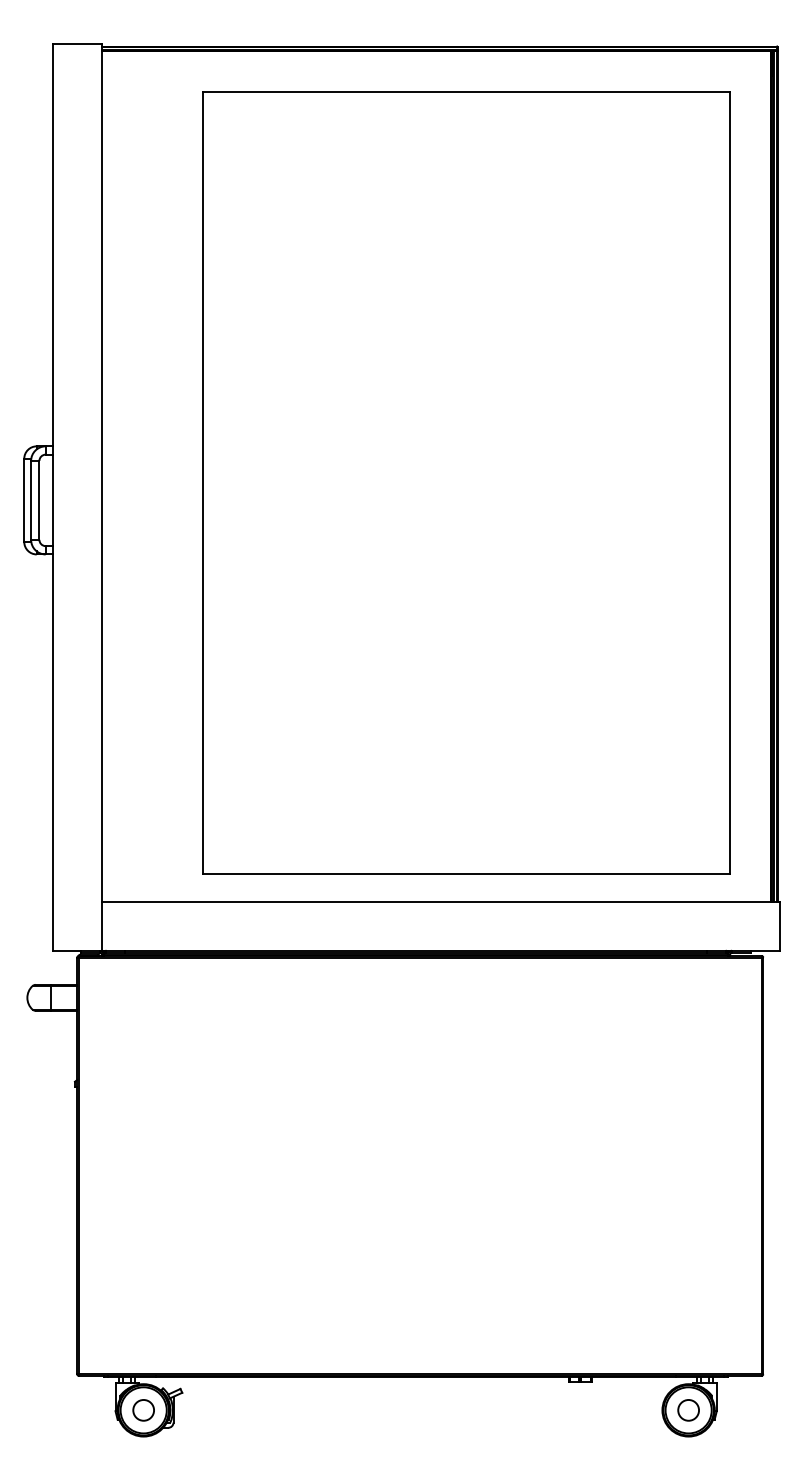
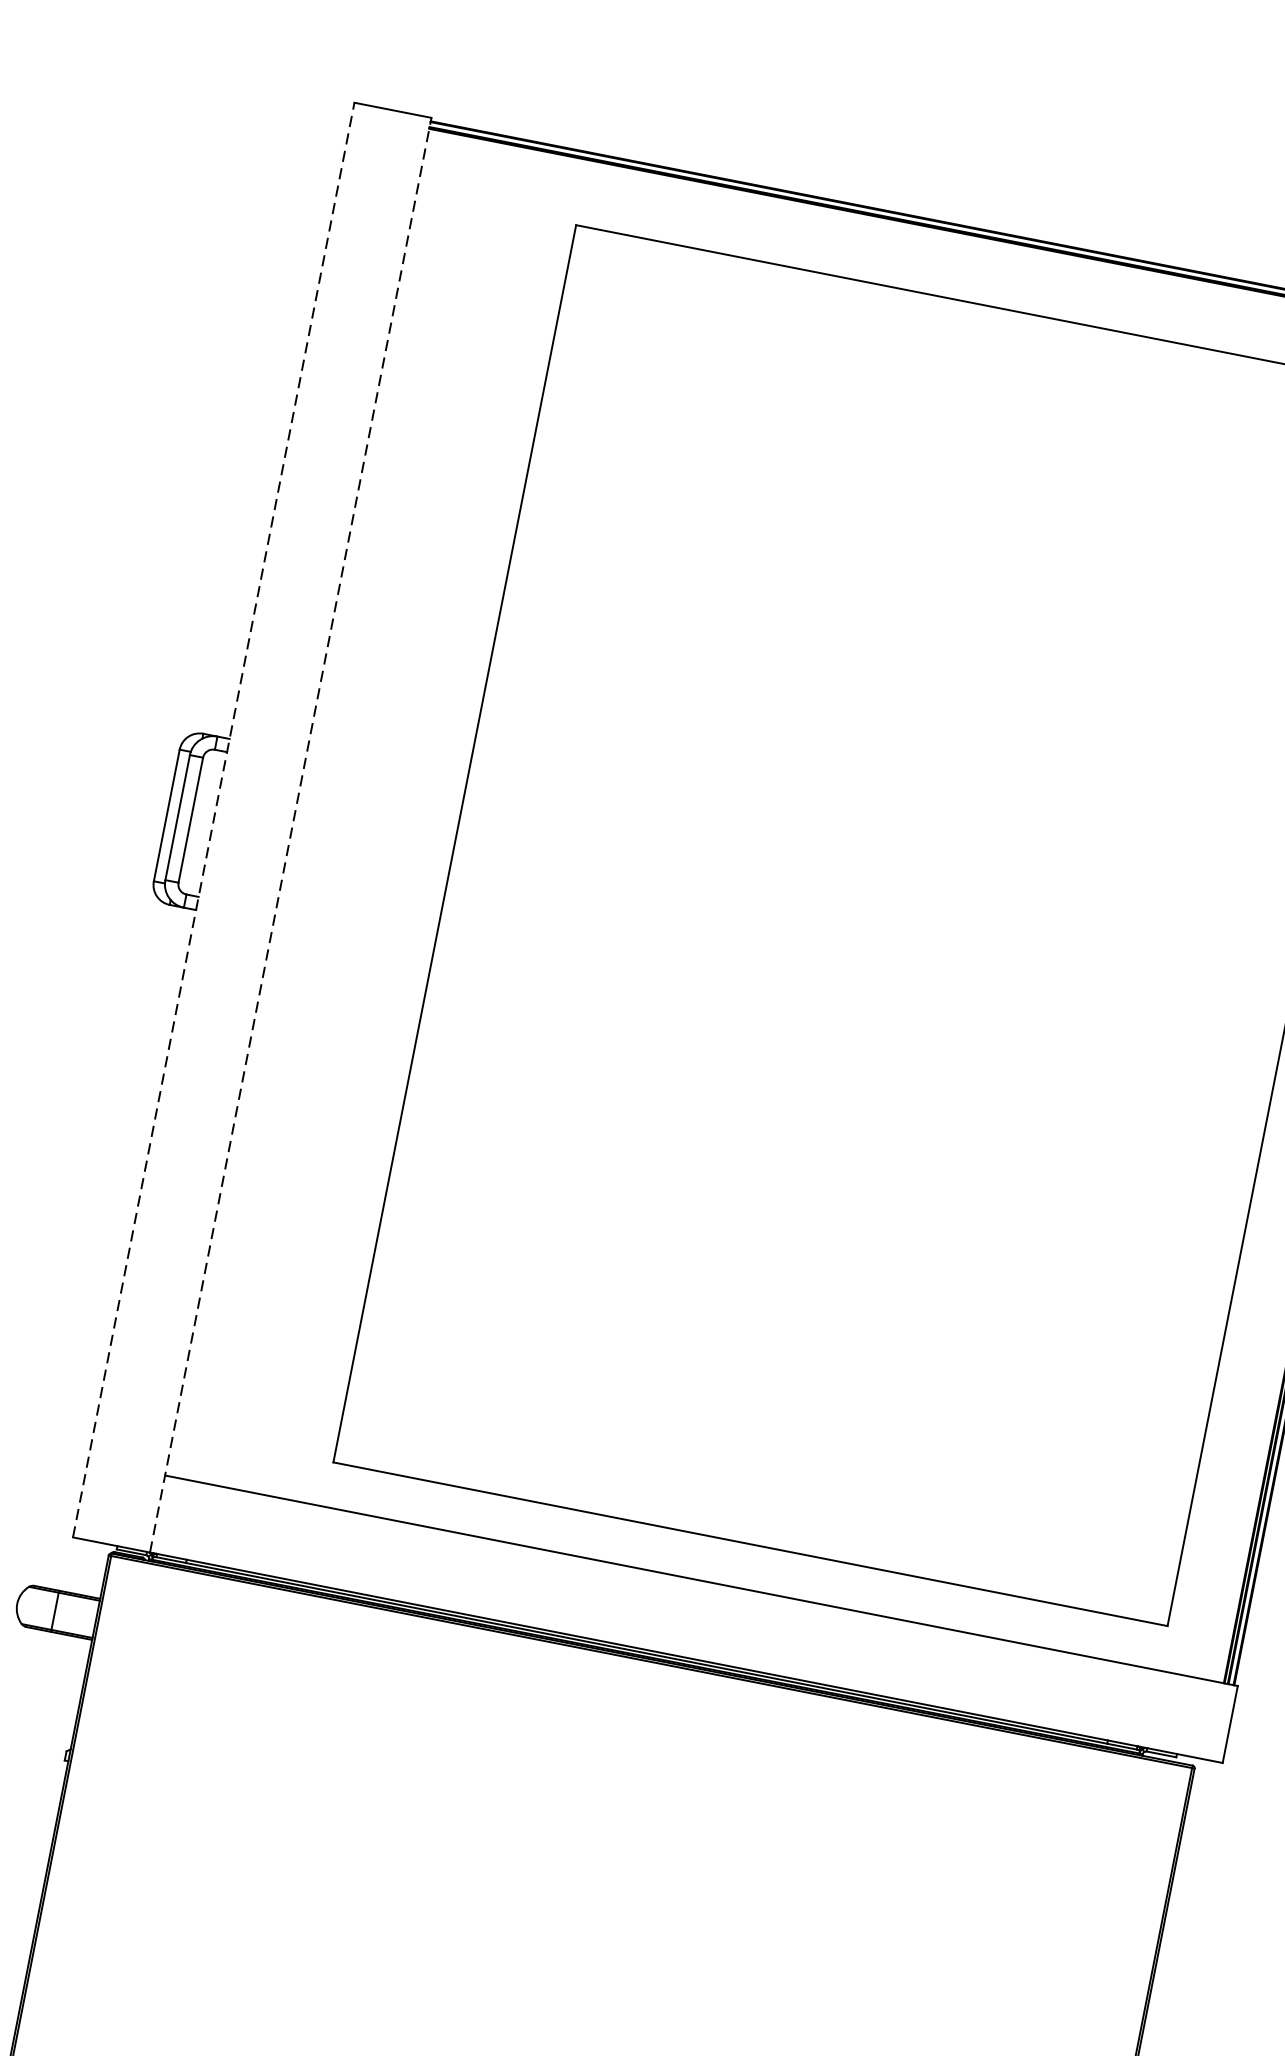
line: (53, 497) -> (213, 819), solid -> dashed
line: (102, 497) -> (291, 835), solid -> dashed

